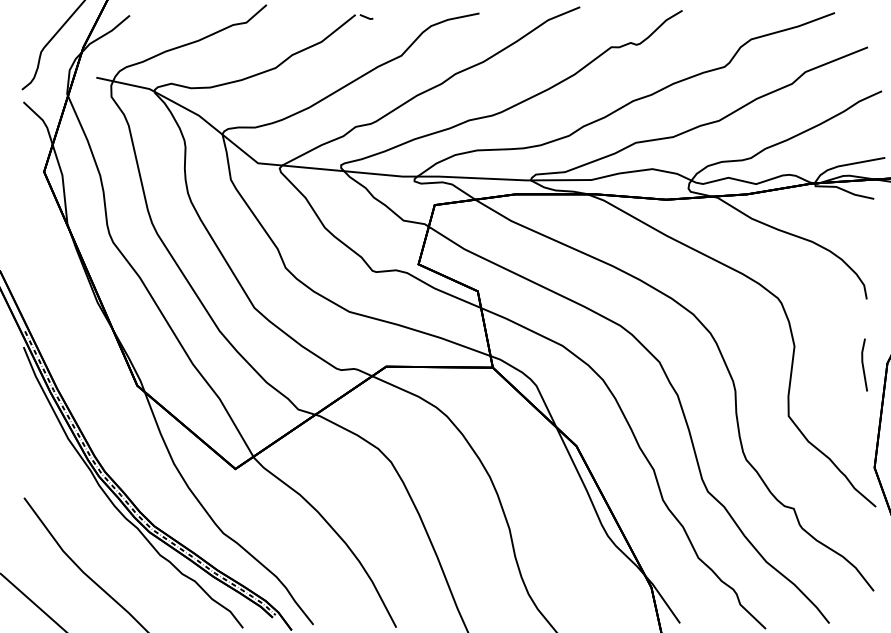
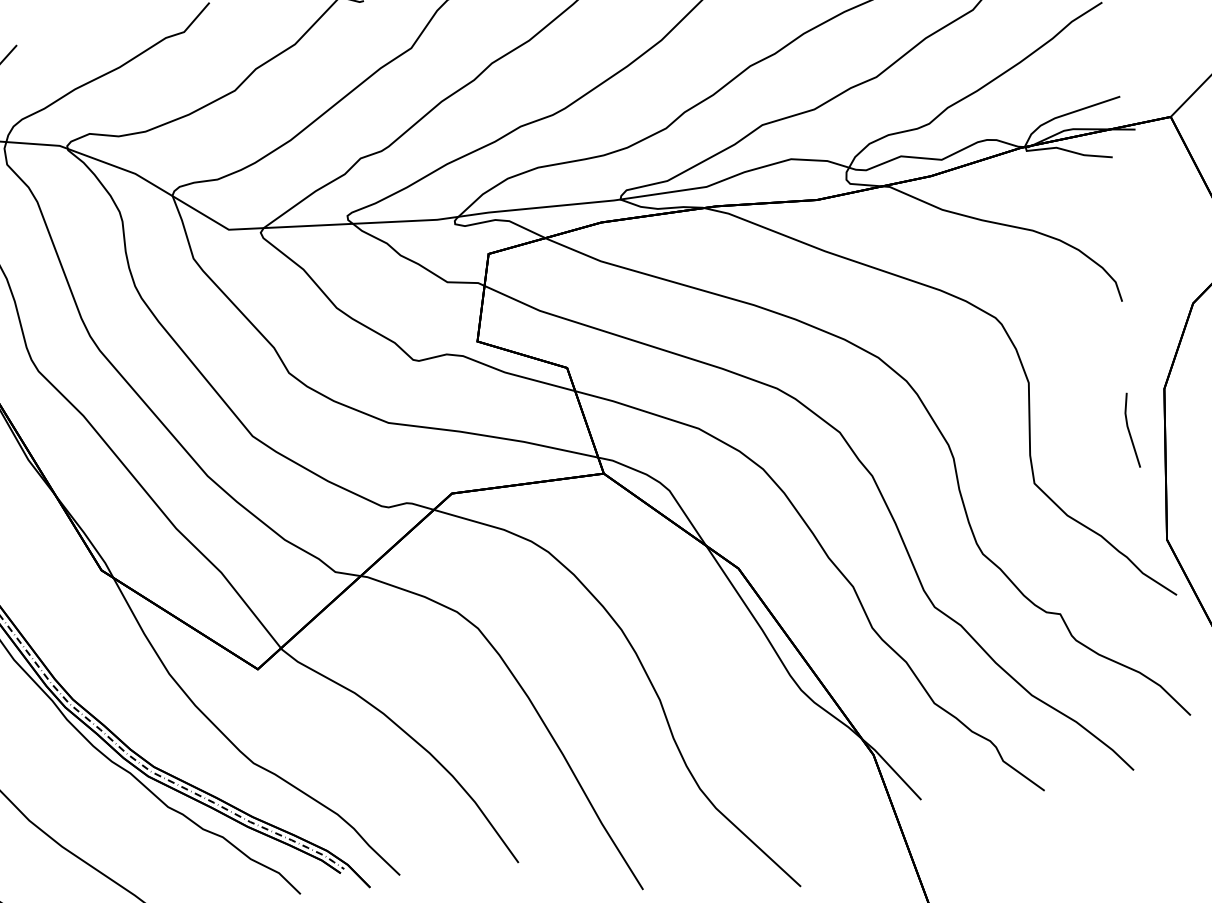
line: (863, 364) -> (1129, 429), moved

